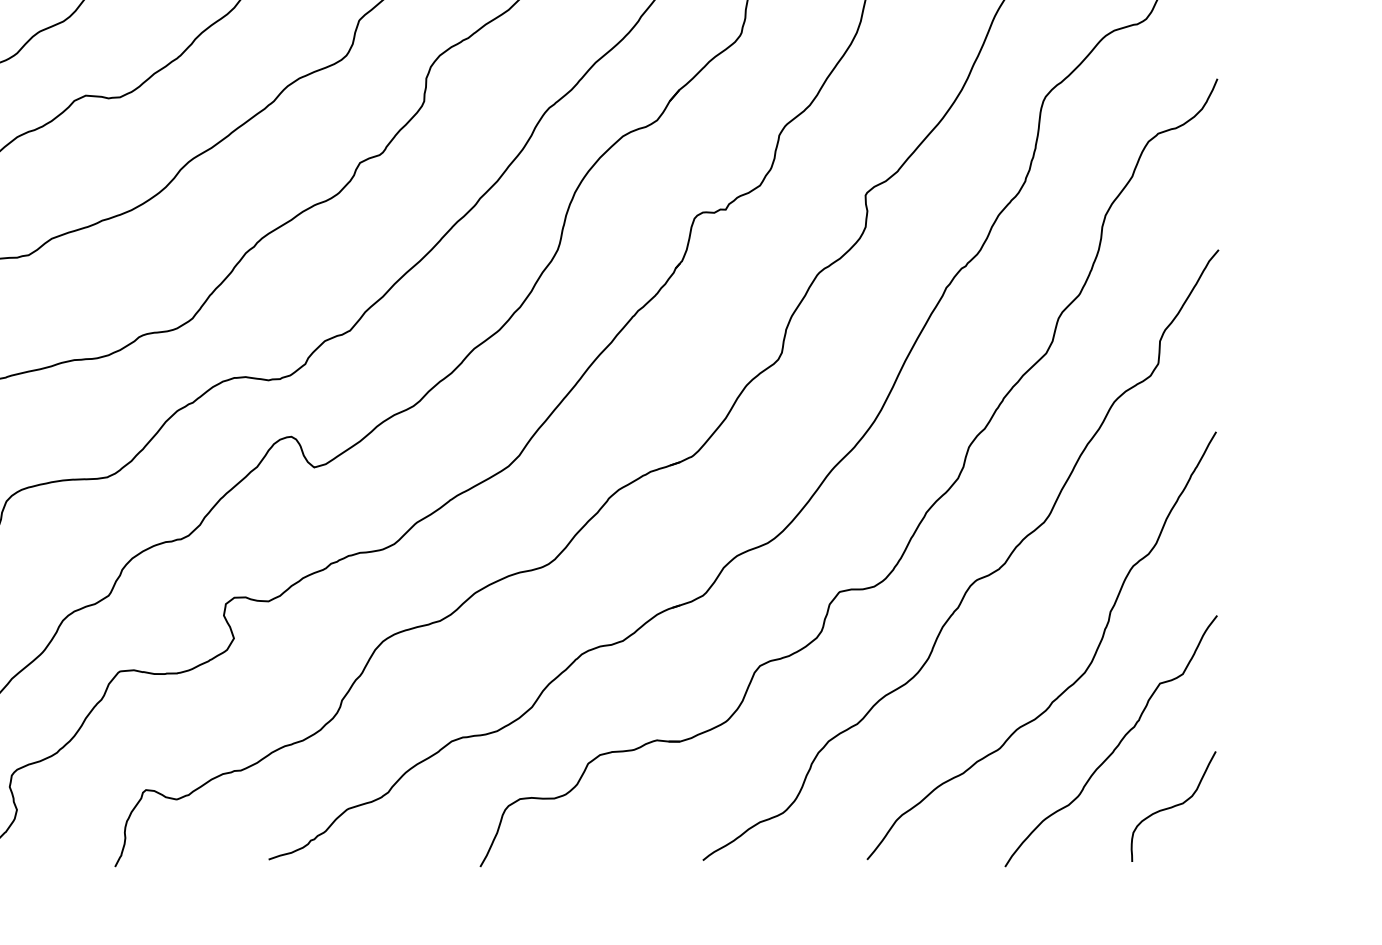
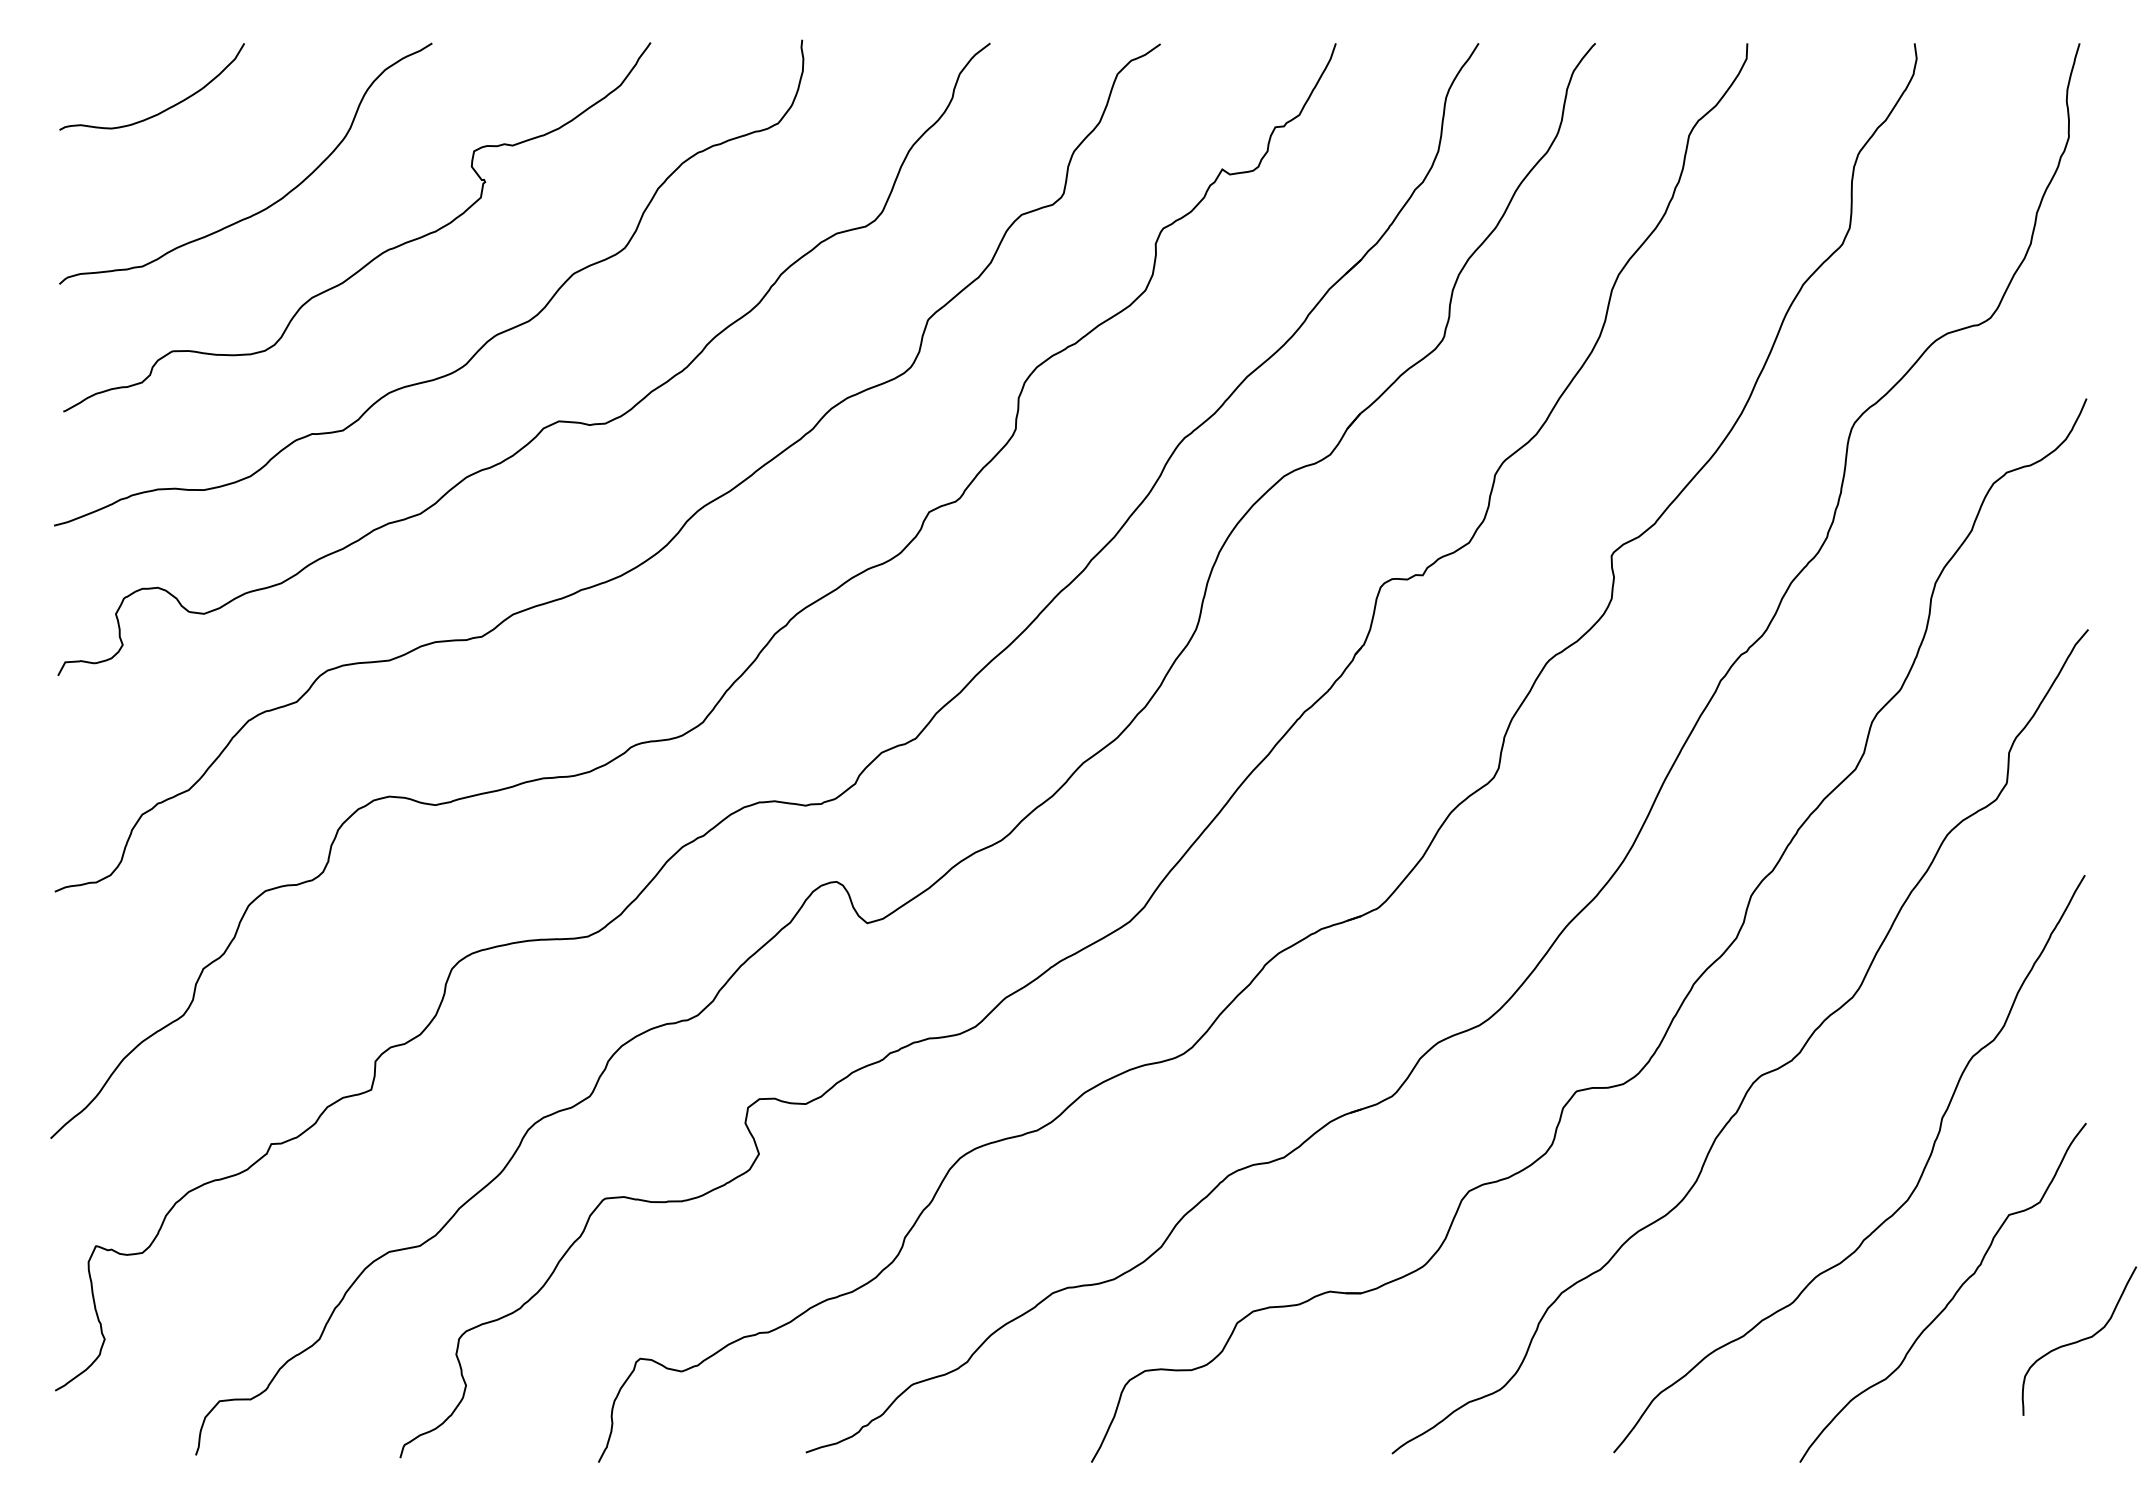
curve: (1173, 806) -> (2079, 1340), moved

